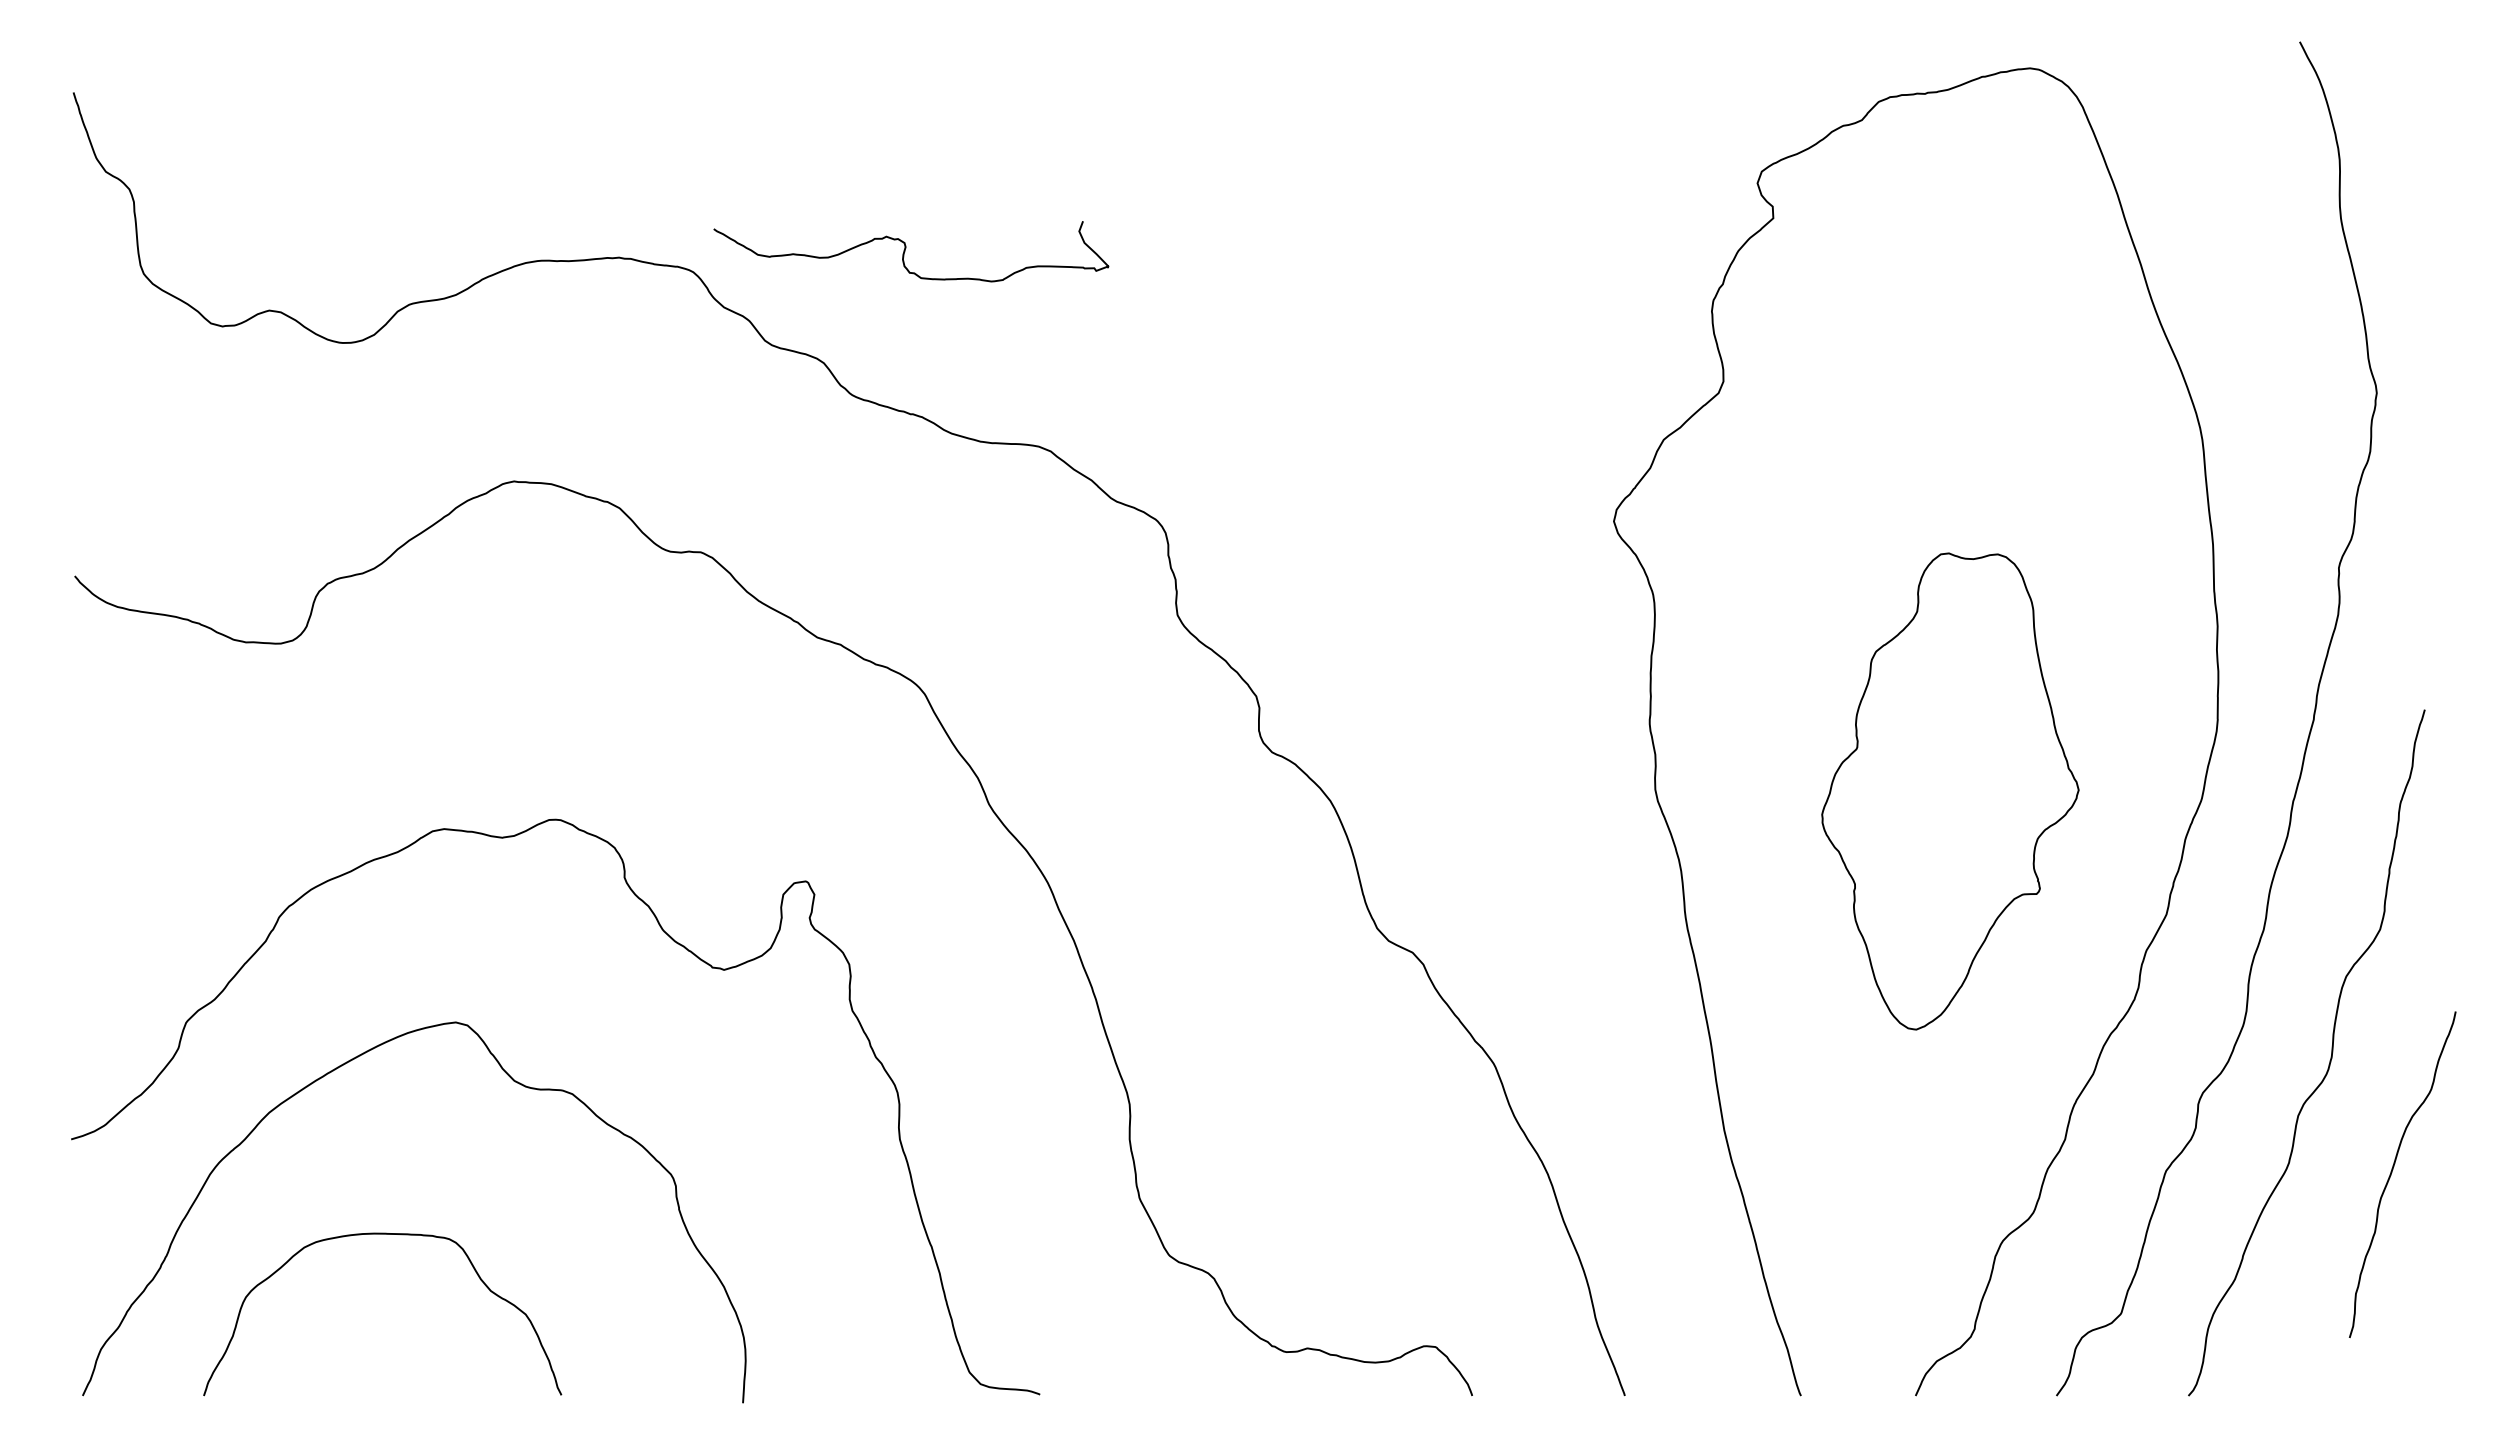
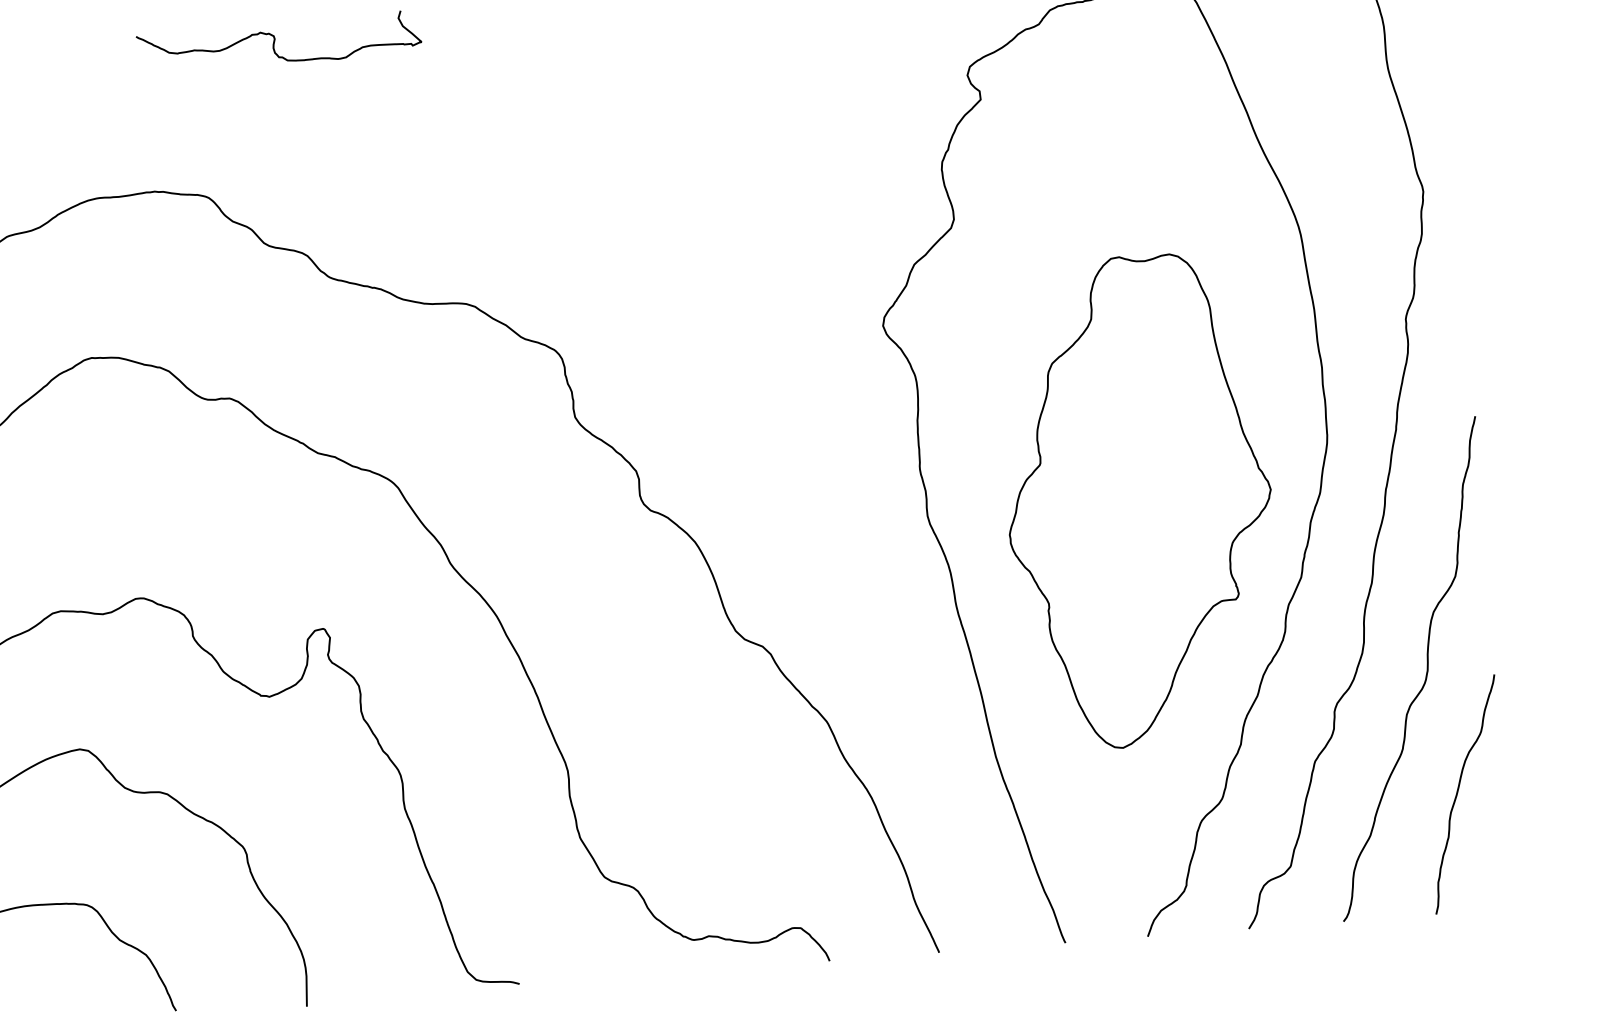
curve: (906, 248) -> (275, 40), moved
part: (1950, 791) -> (1139, 501), size x1.43
curve: (2392, 1172) -> (1457, 793), moved

